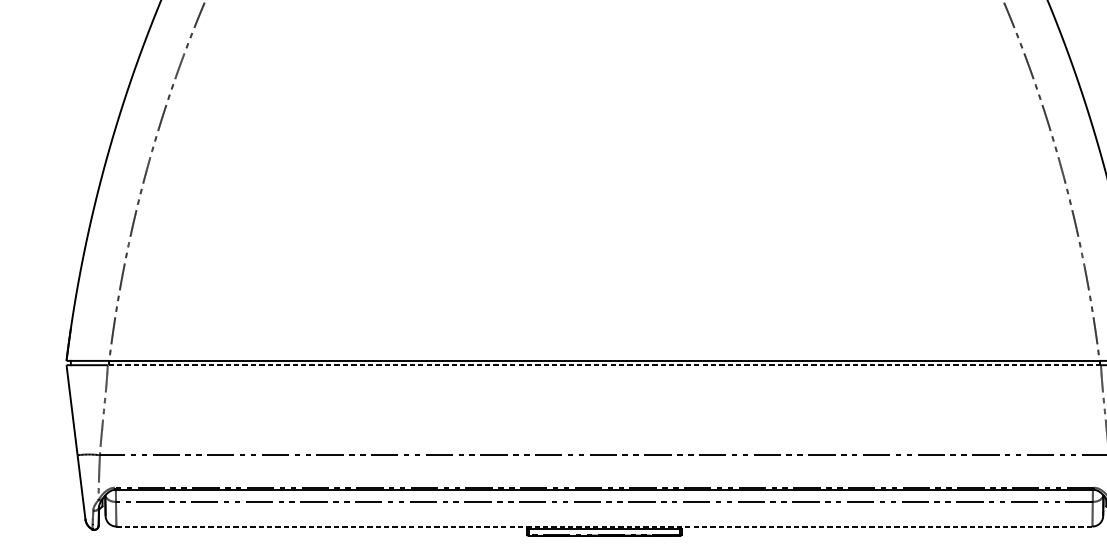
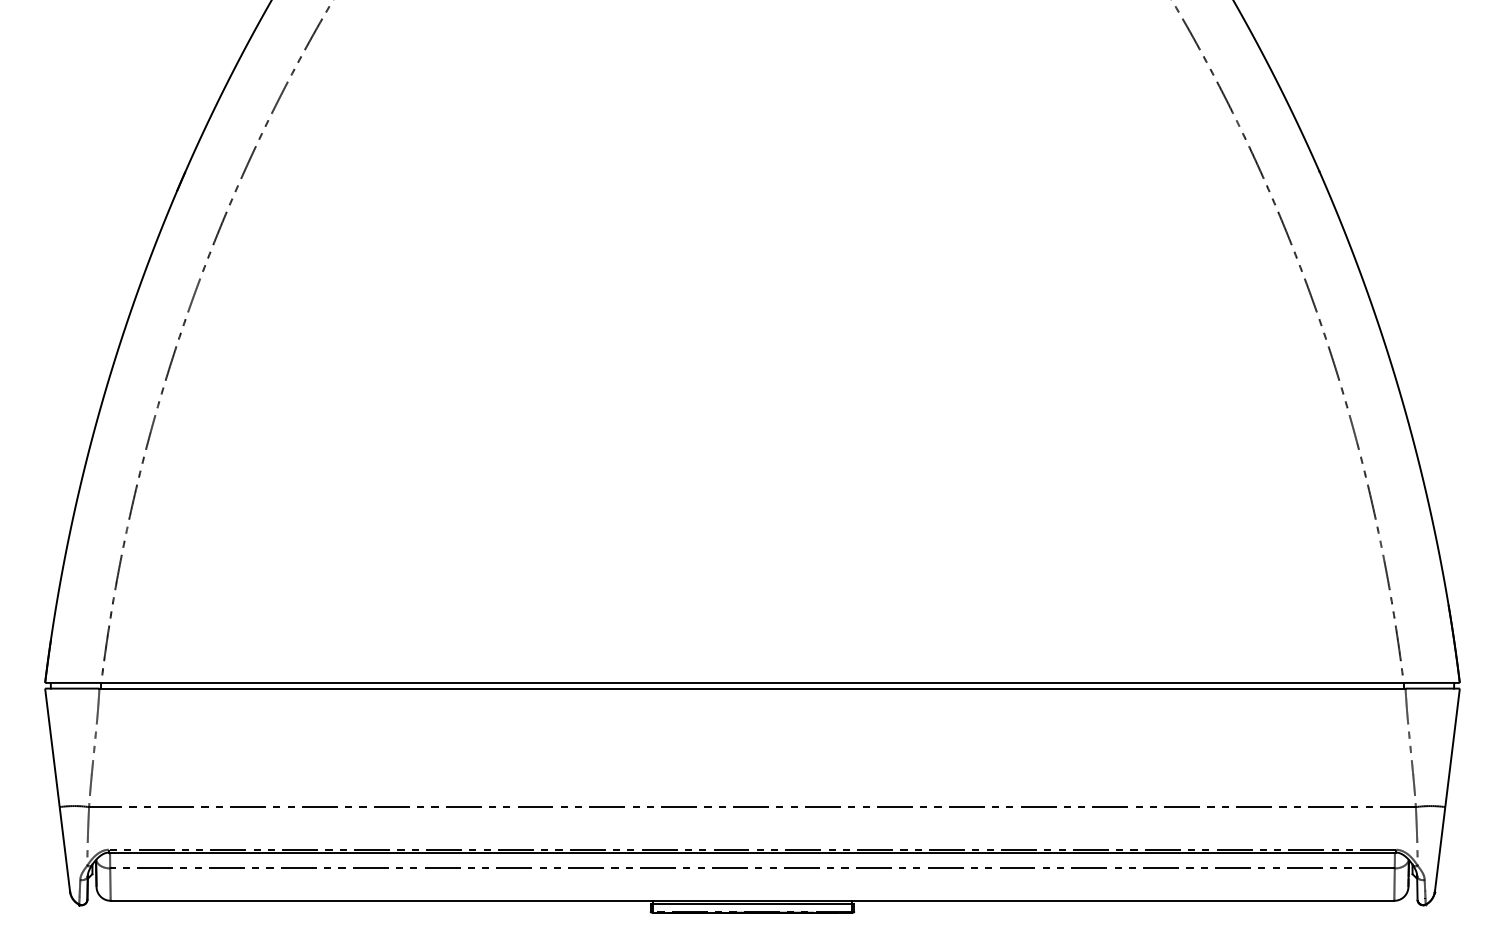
line: (603, 365) -> (751, 688), dashed -> solid
line: (604, 526) -> (752, 900), dashed -> solid

